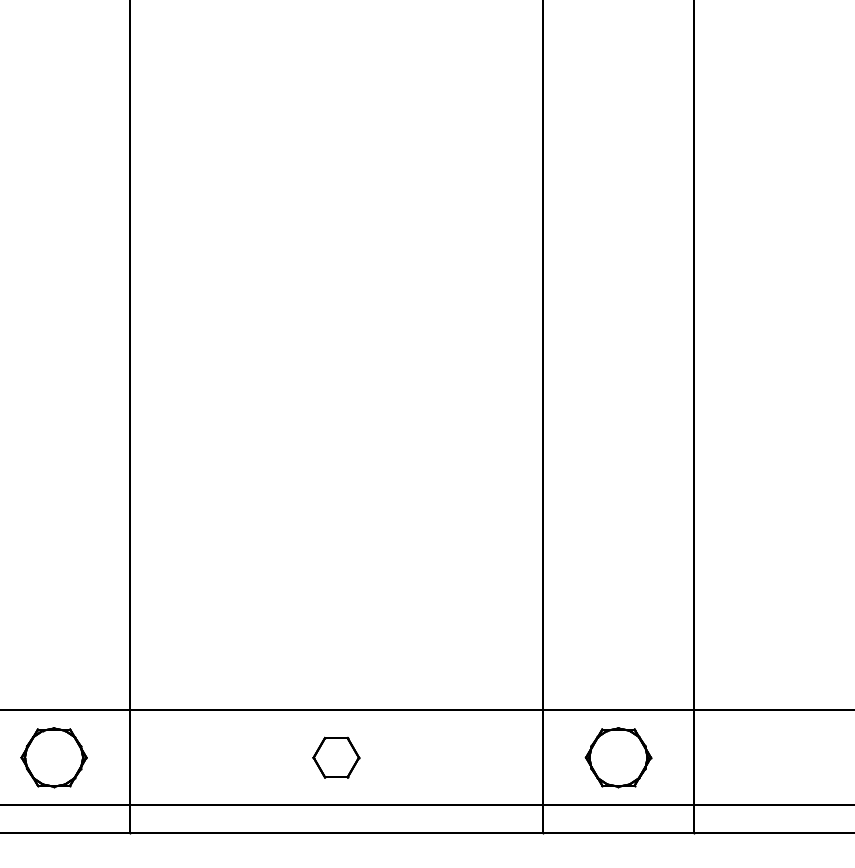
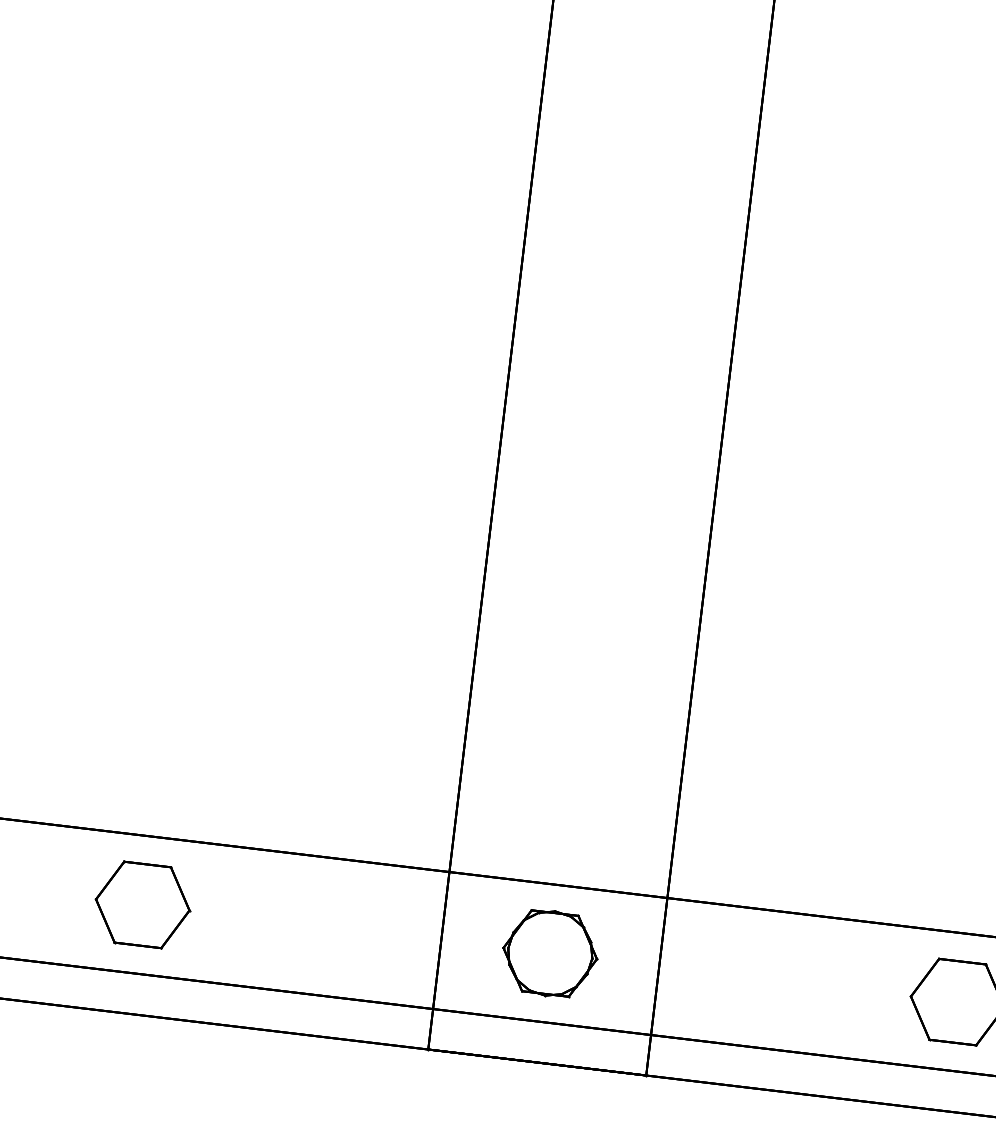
part: (336, 757) -> (143, 904), size x1.43

